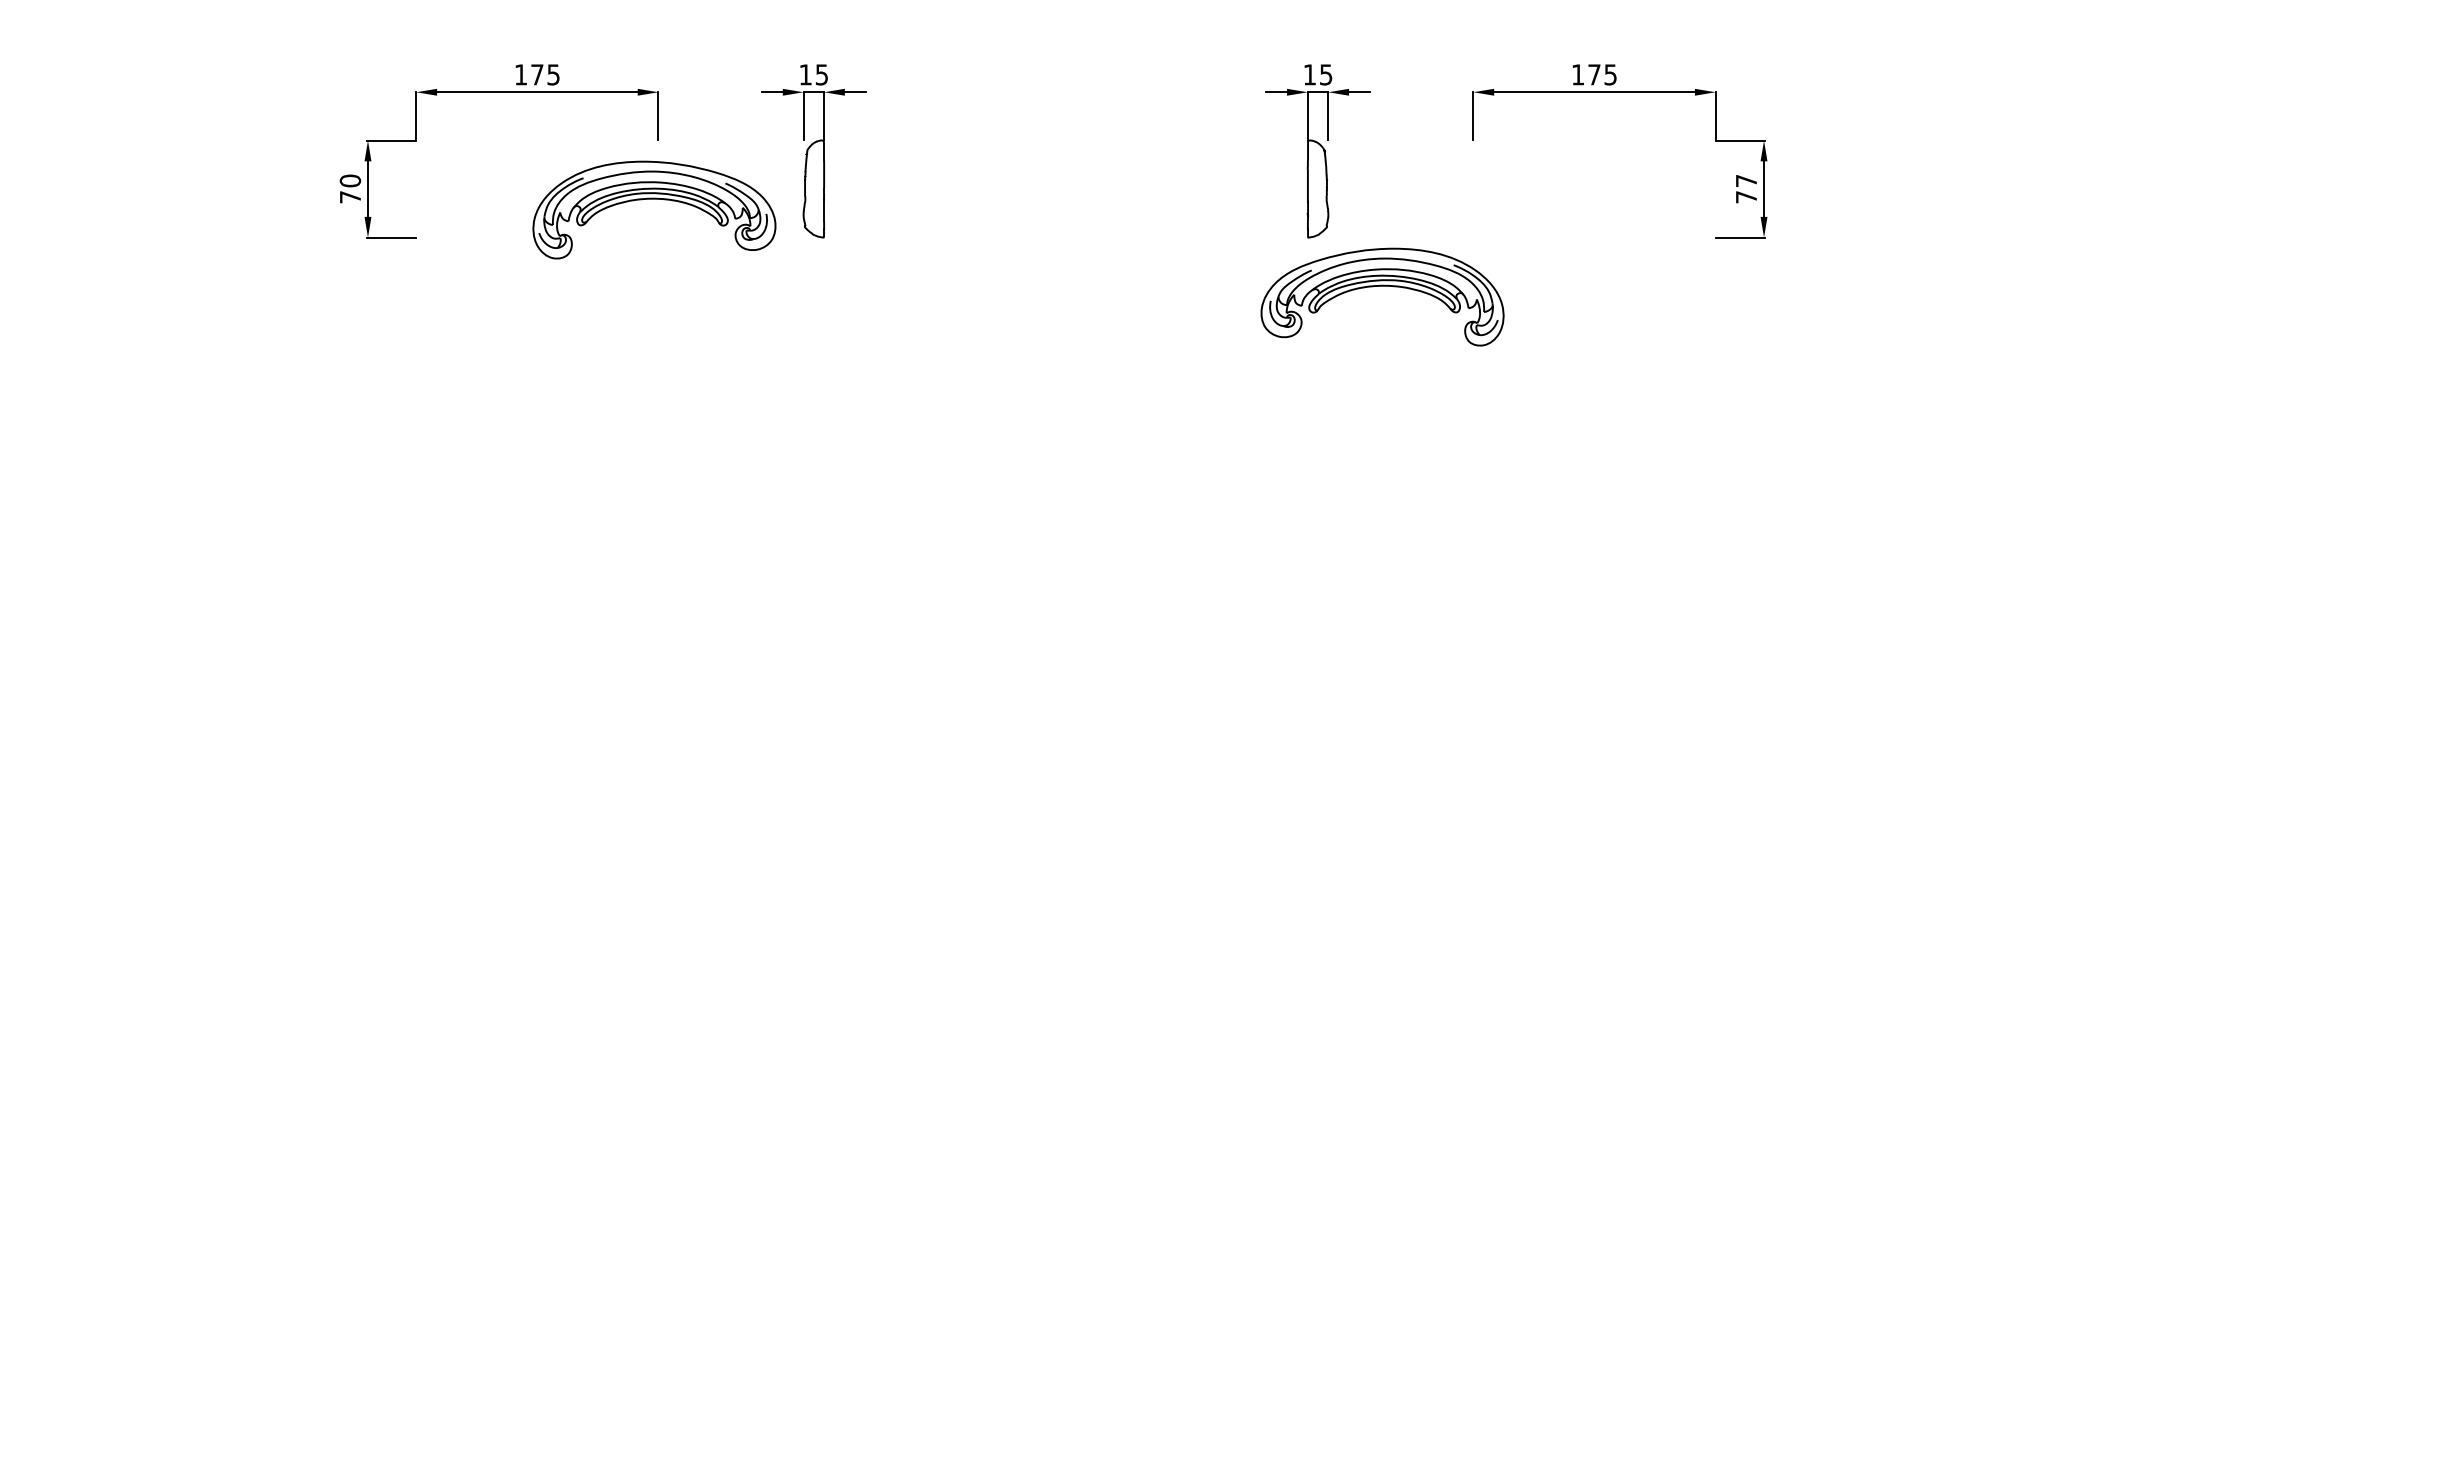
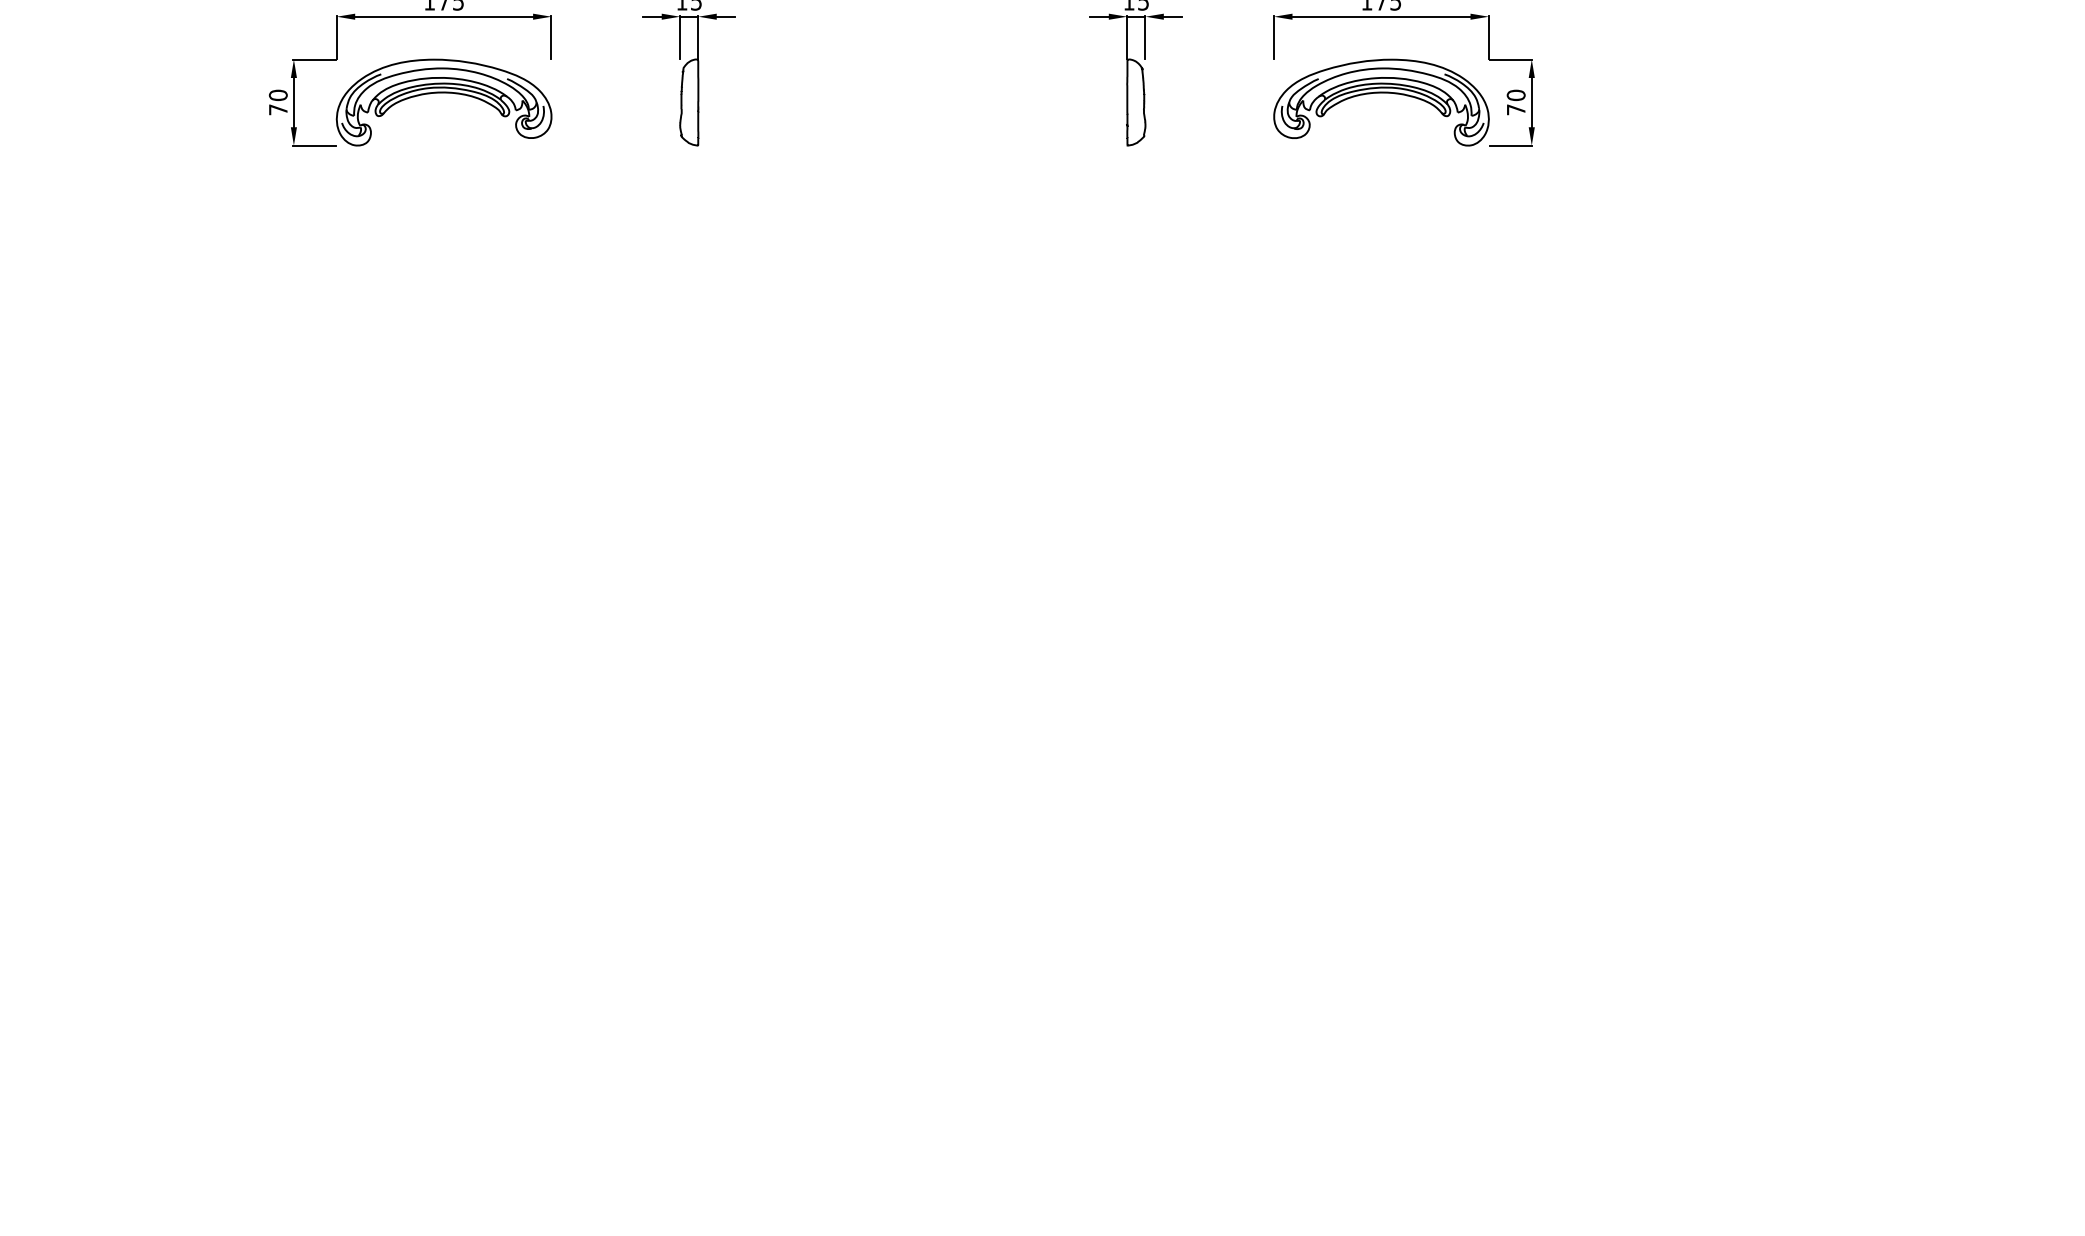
text: (1746, 180) -> (1516, 94), 77 -> 70
part: (654, 199) -> (444, 93), moved
part: (1382, 286) -> (1381, 93), moved

